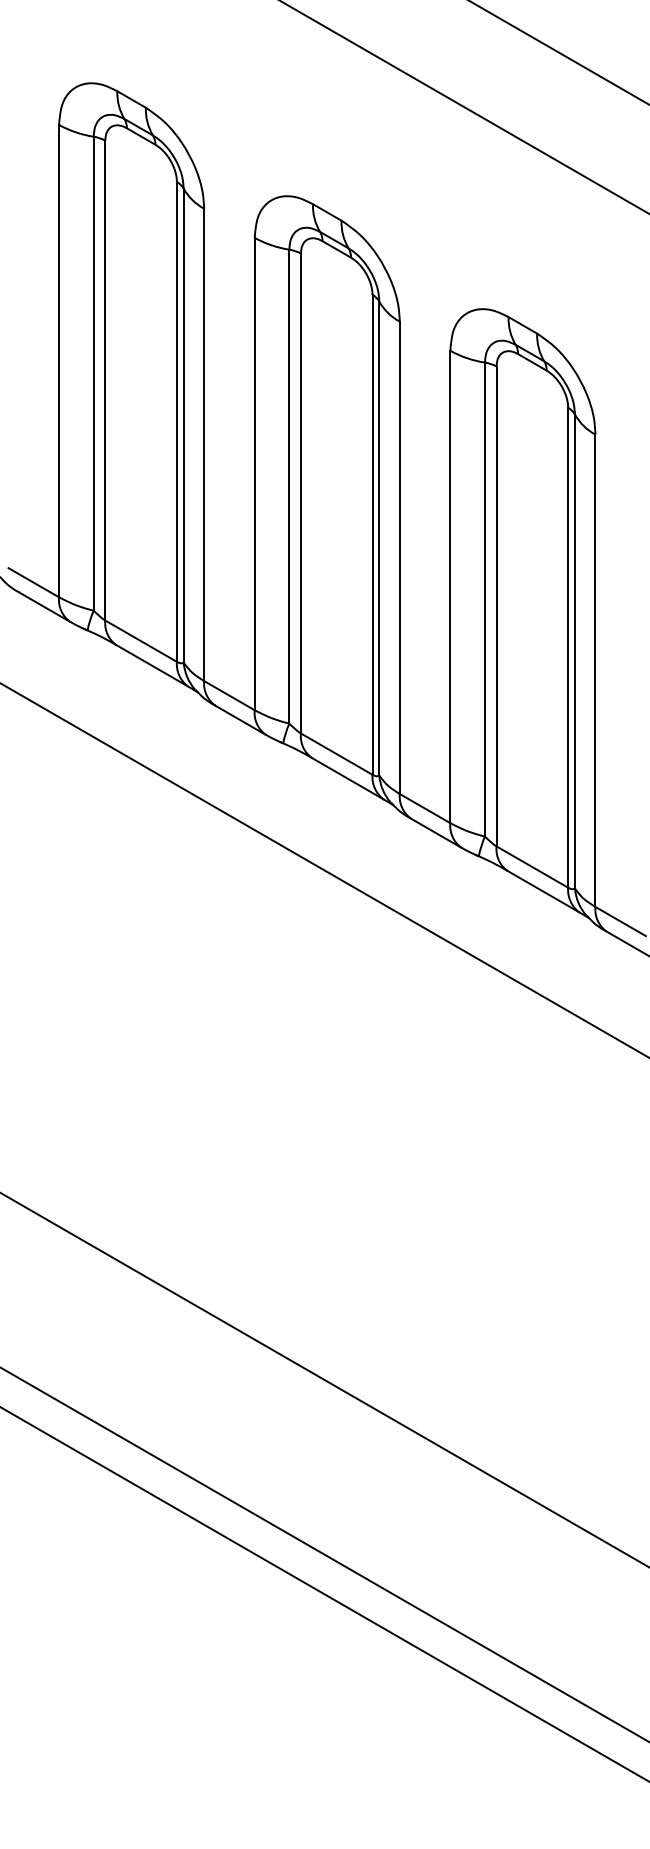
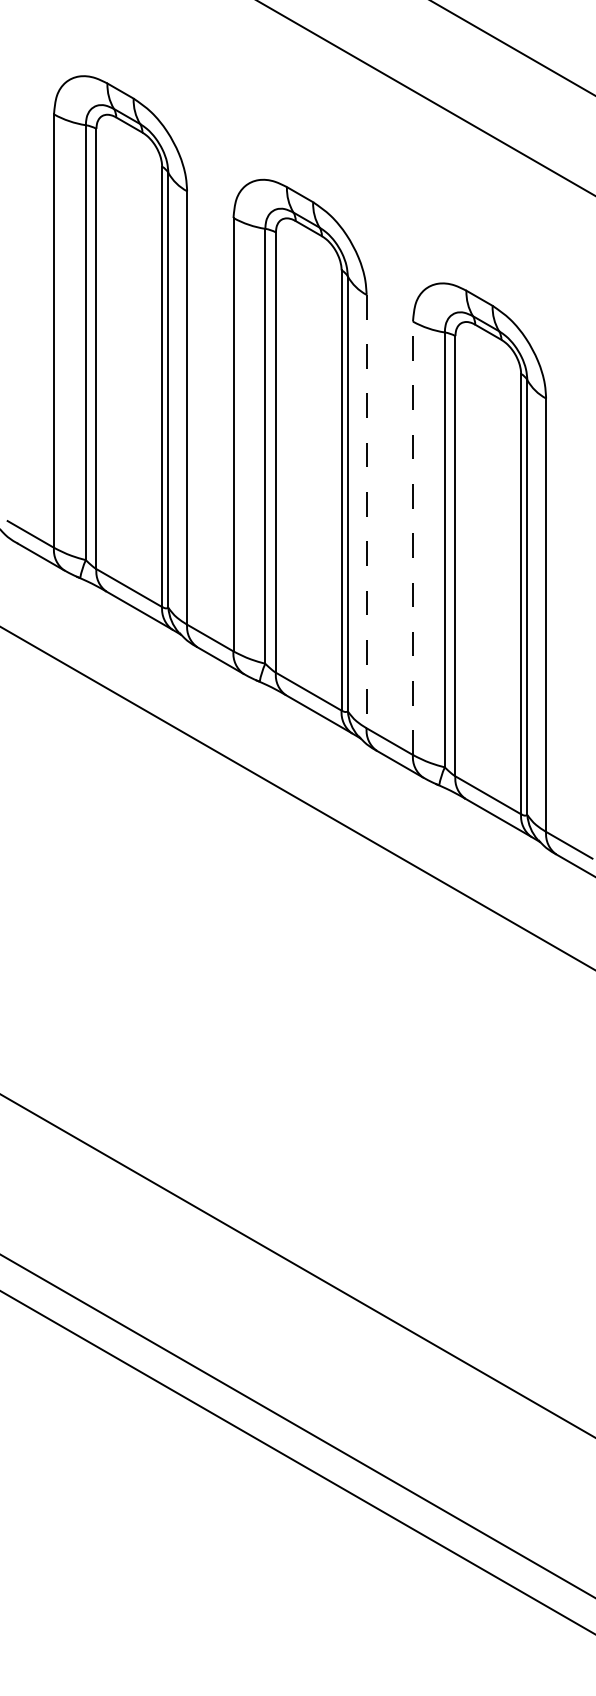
line: (399, 558) -> (366, 512), solid -> dashed
line: (450, 586) -> (413, 537), solid -> dashed

